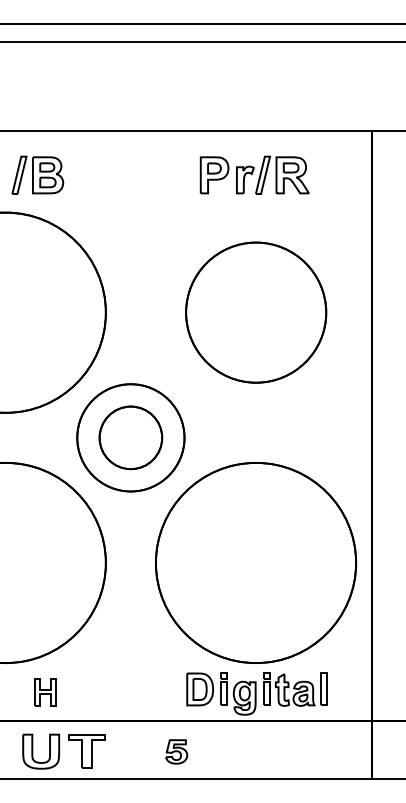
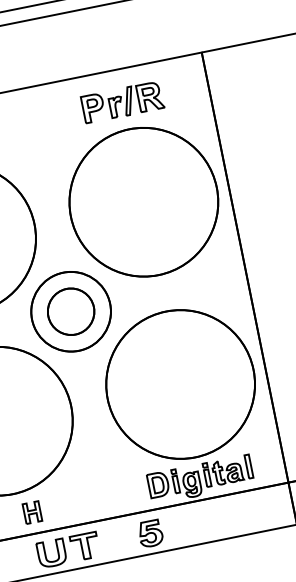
part: (256, 312) -> (144, 201), size x1.43
part: (45, 692) -> (32, 512), moved
part: (176, 751) -> (150, 533), size x1.43

